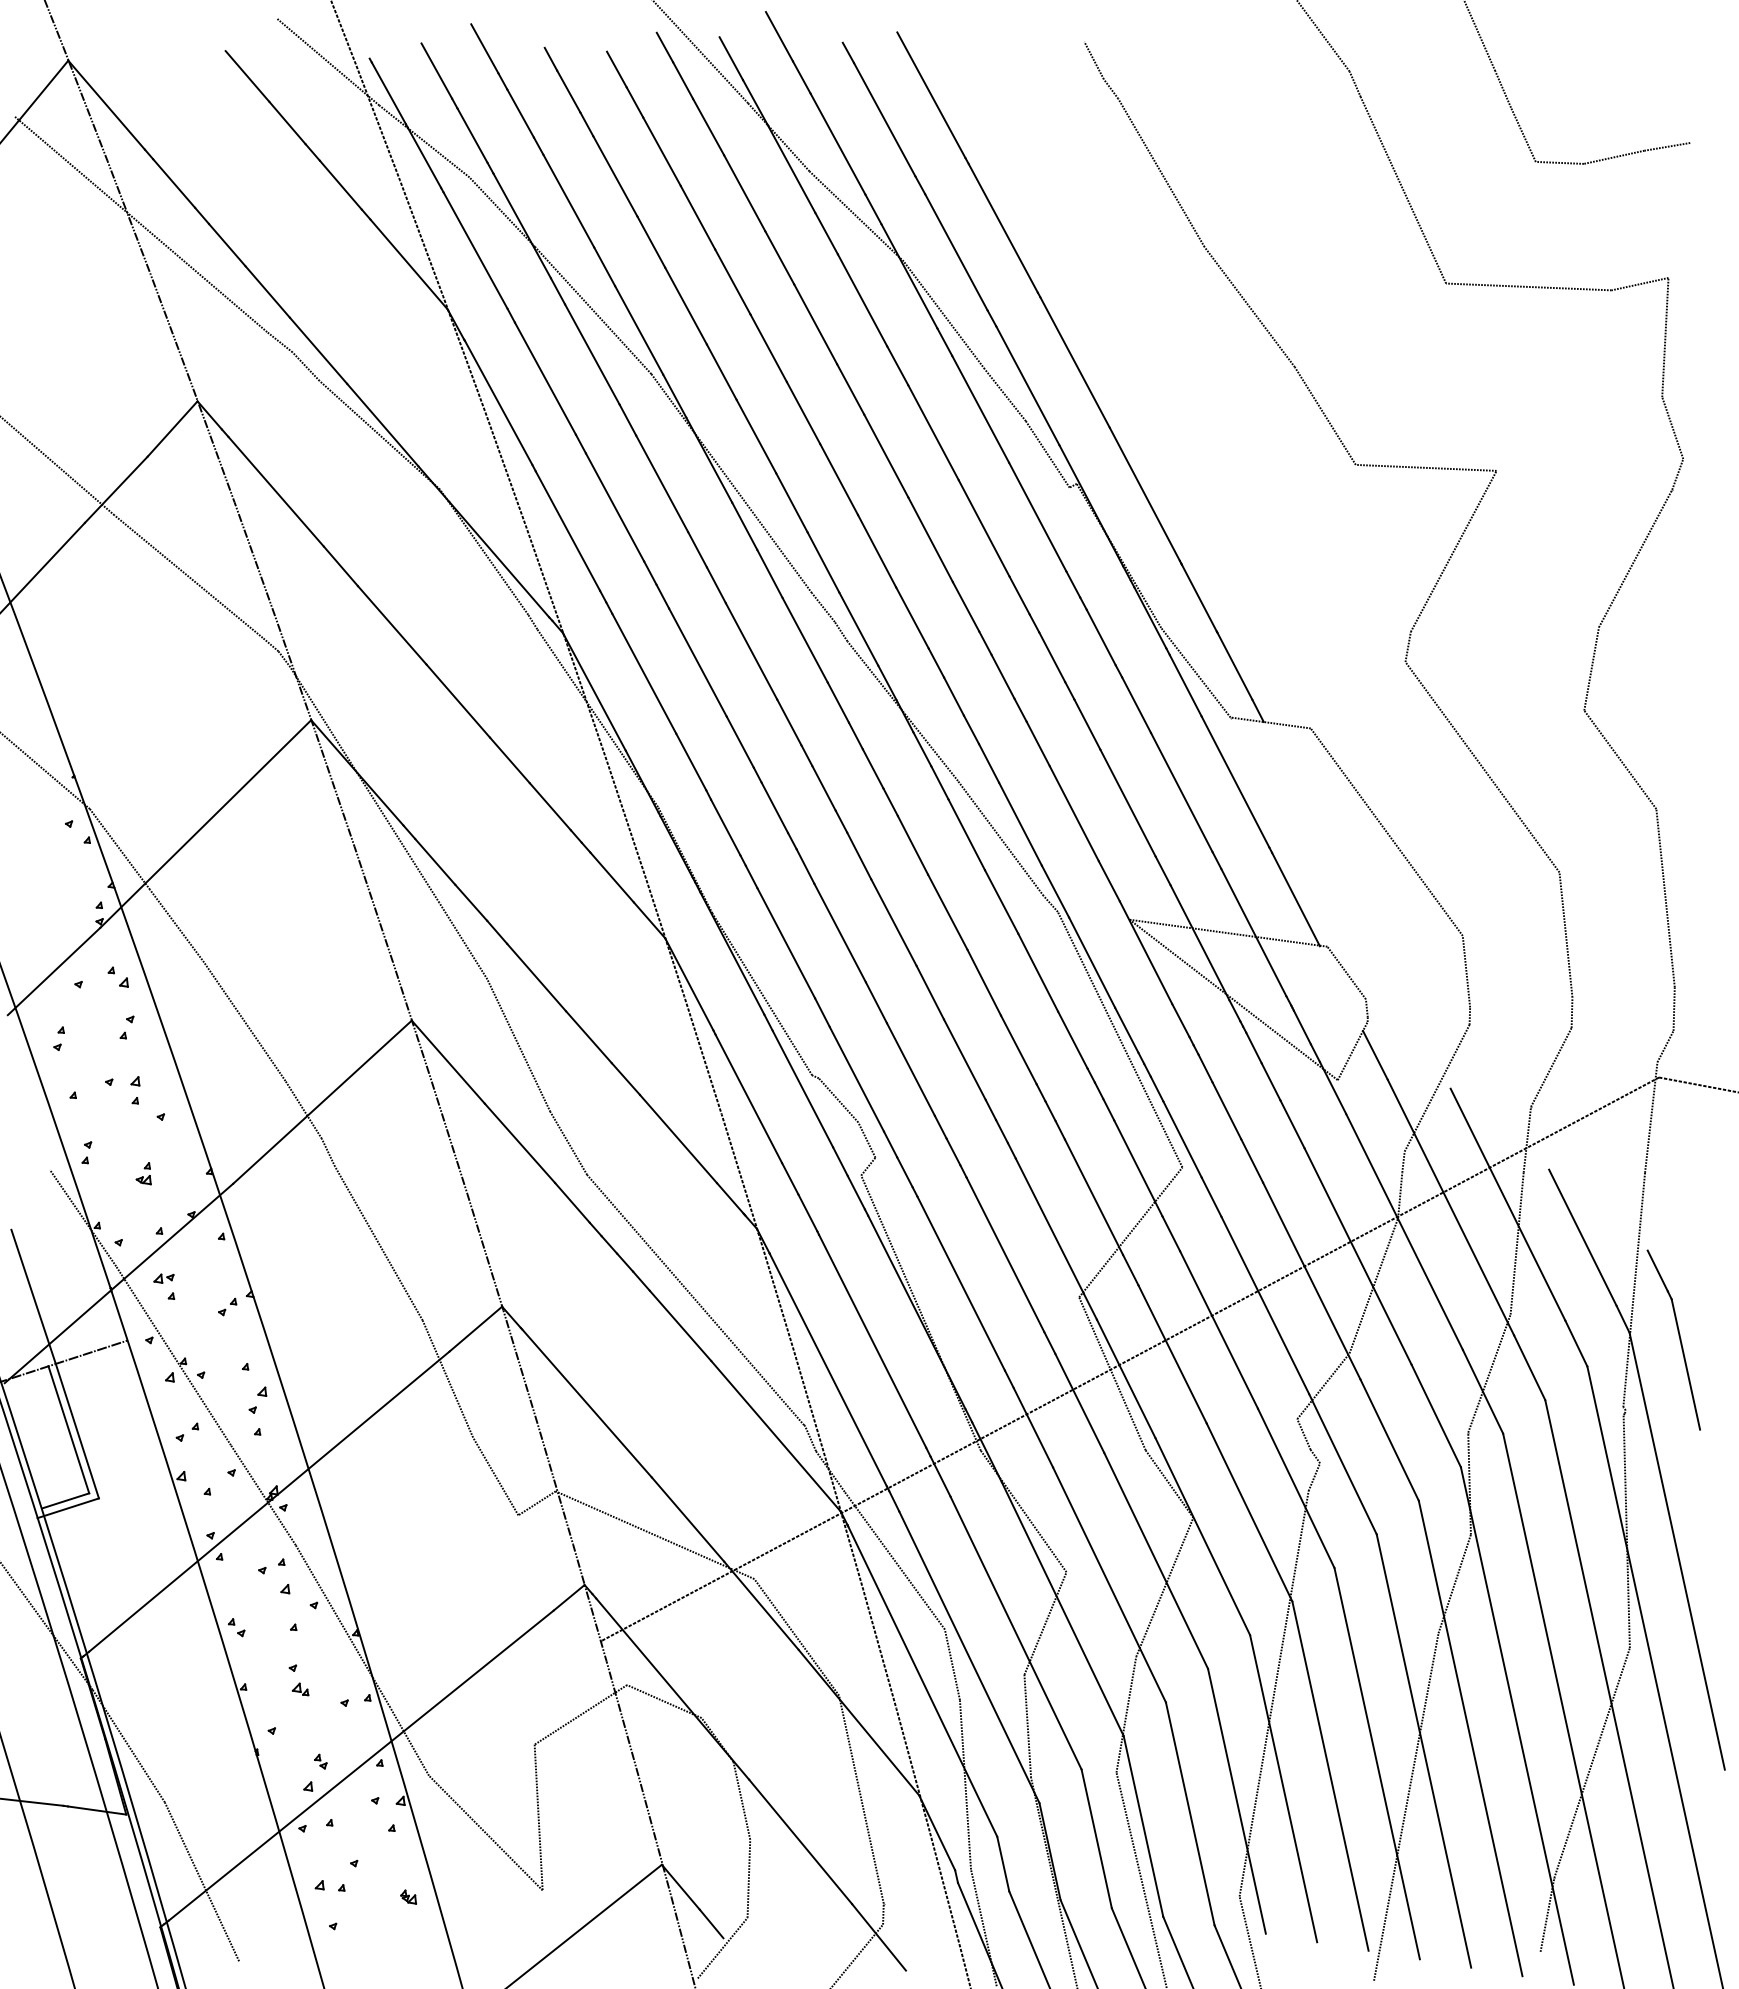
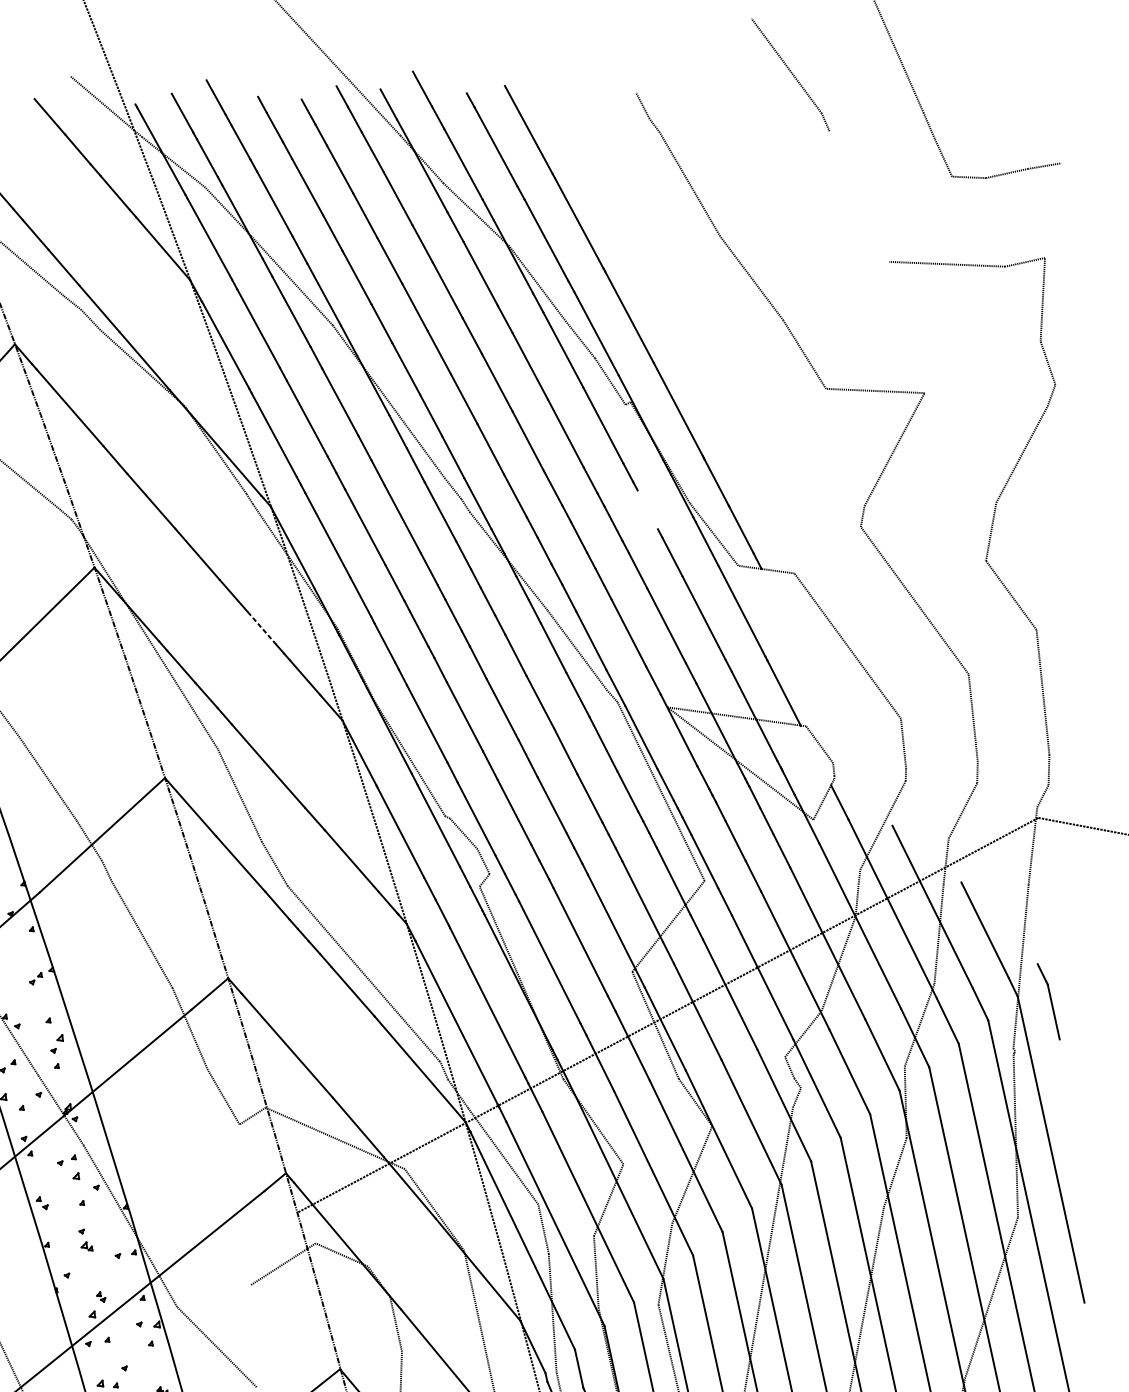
line: (1403, 190) -> (859, 196), removed
line: (1100, 637) -> (647, 509), removed
line: (549, 806) -> (261, 628), solid -> dashed
part: (1673, 1339) -> (1048, 1001), size x0.6
line: (538, 1817) -> (253, 1336), removed

